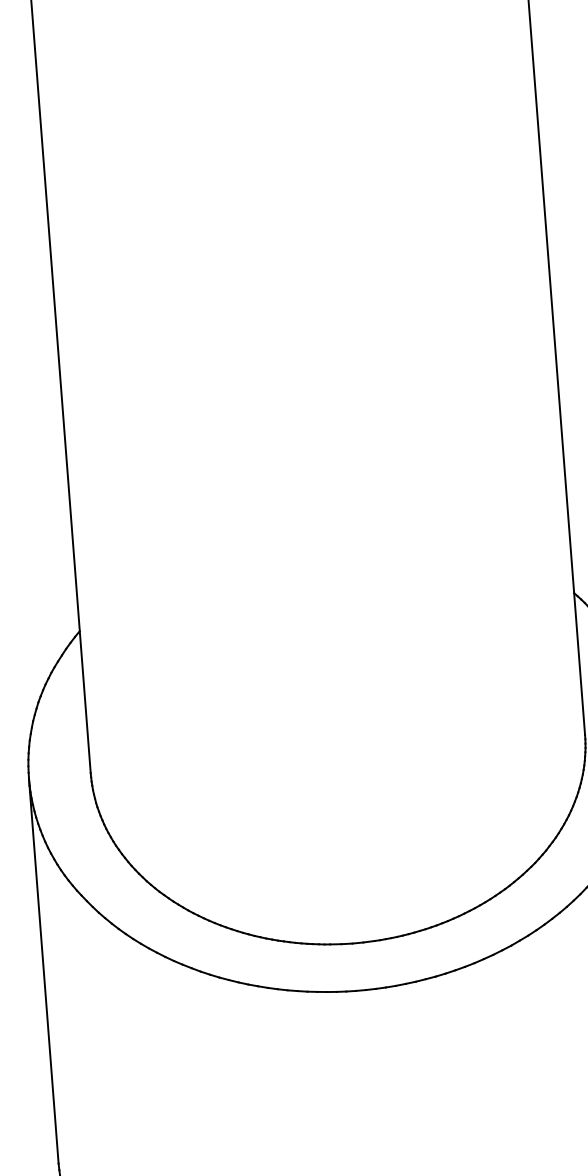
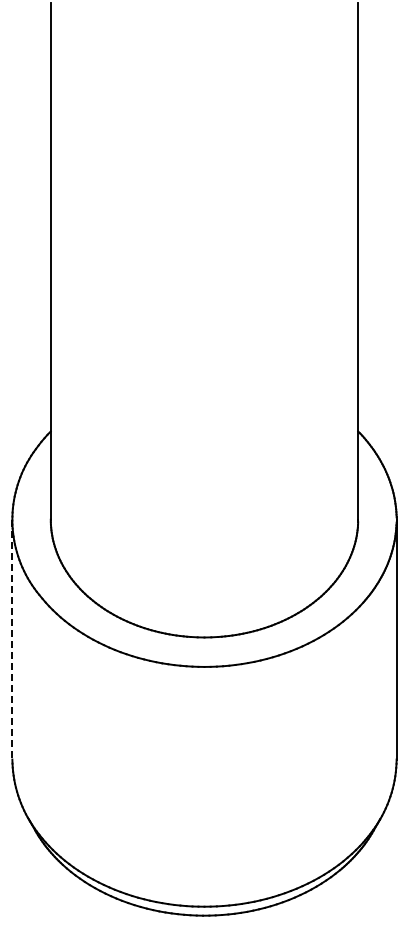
line: (43, 970) -> (12, 639), solid -> dashed

